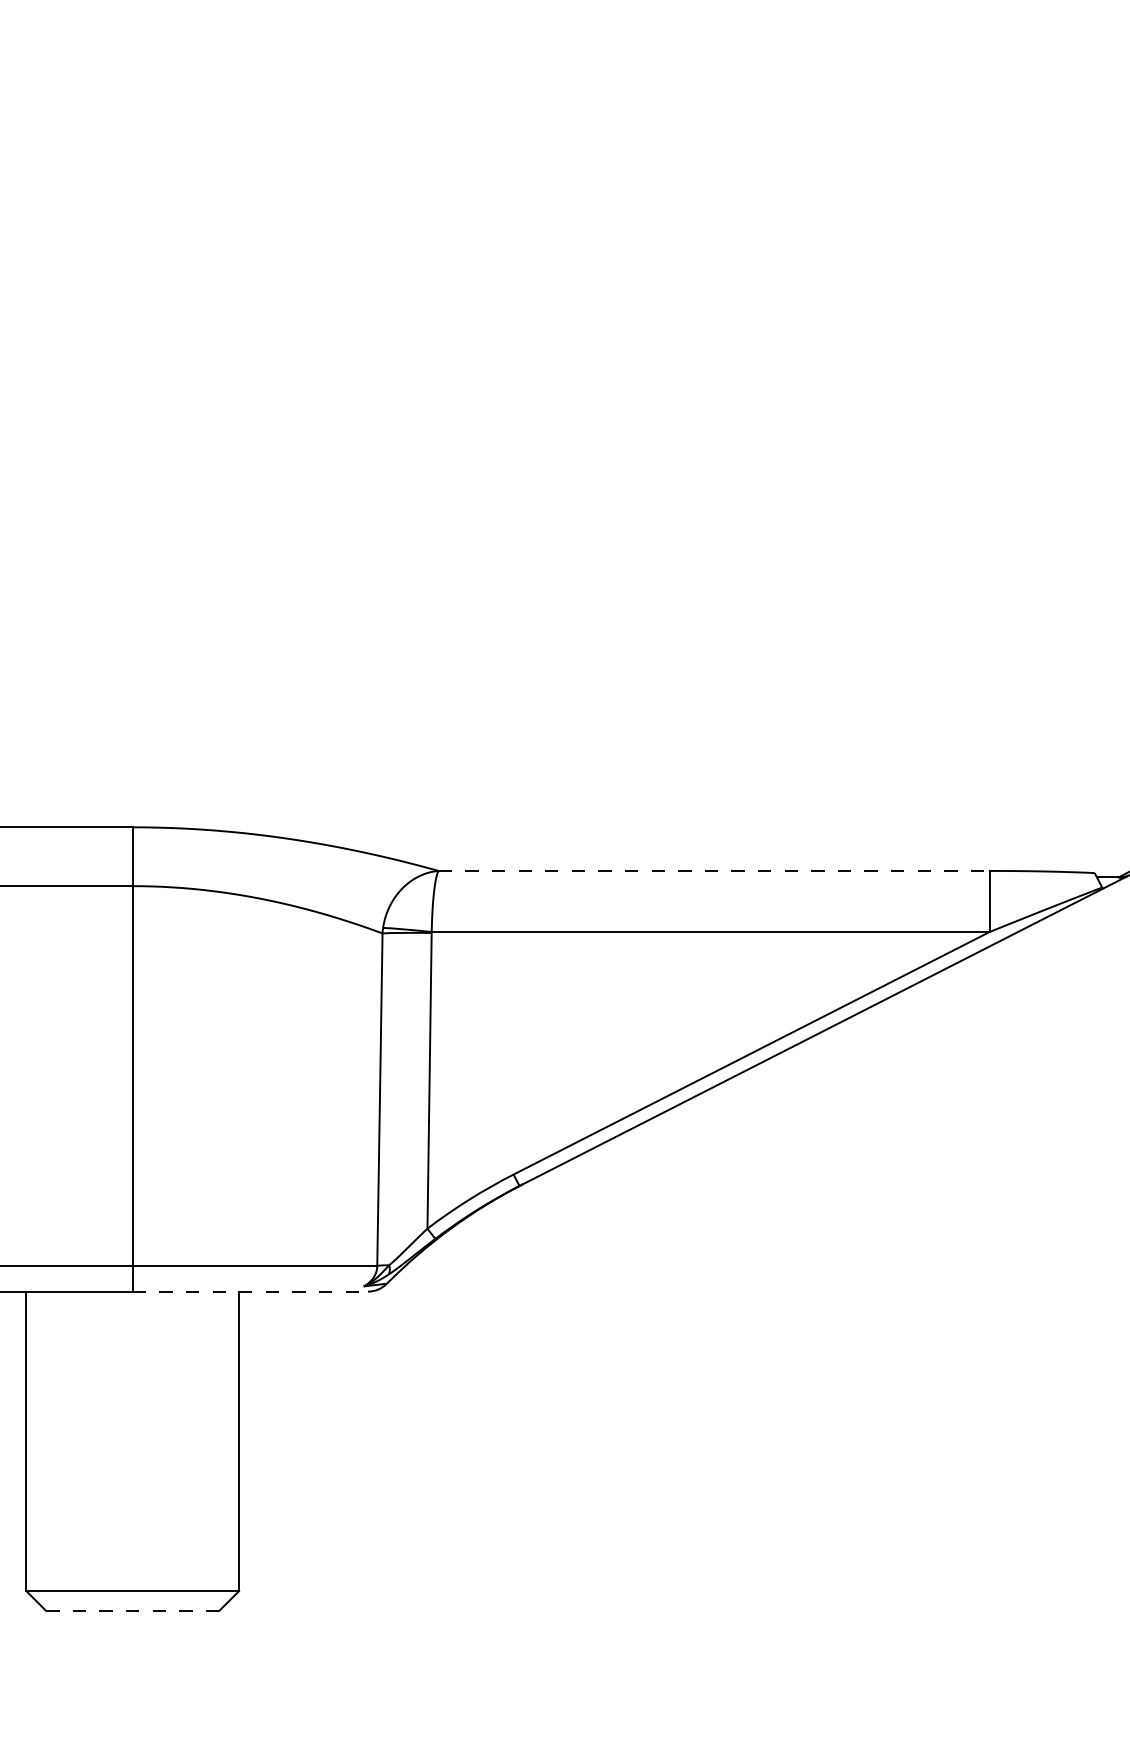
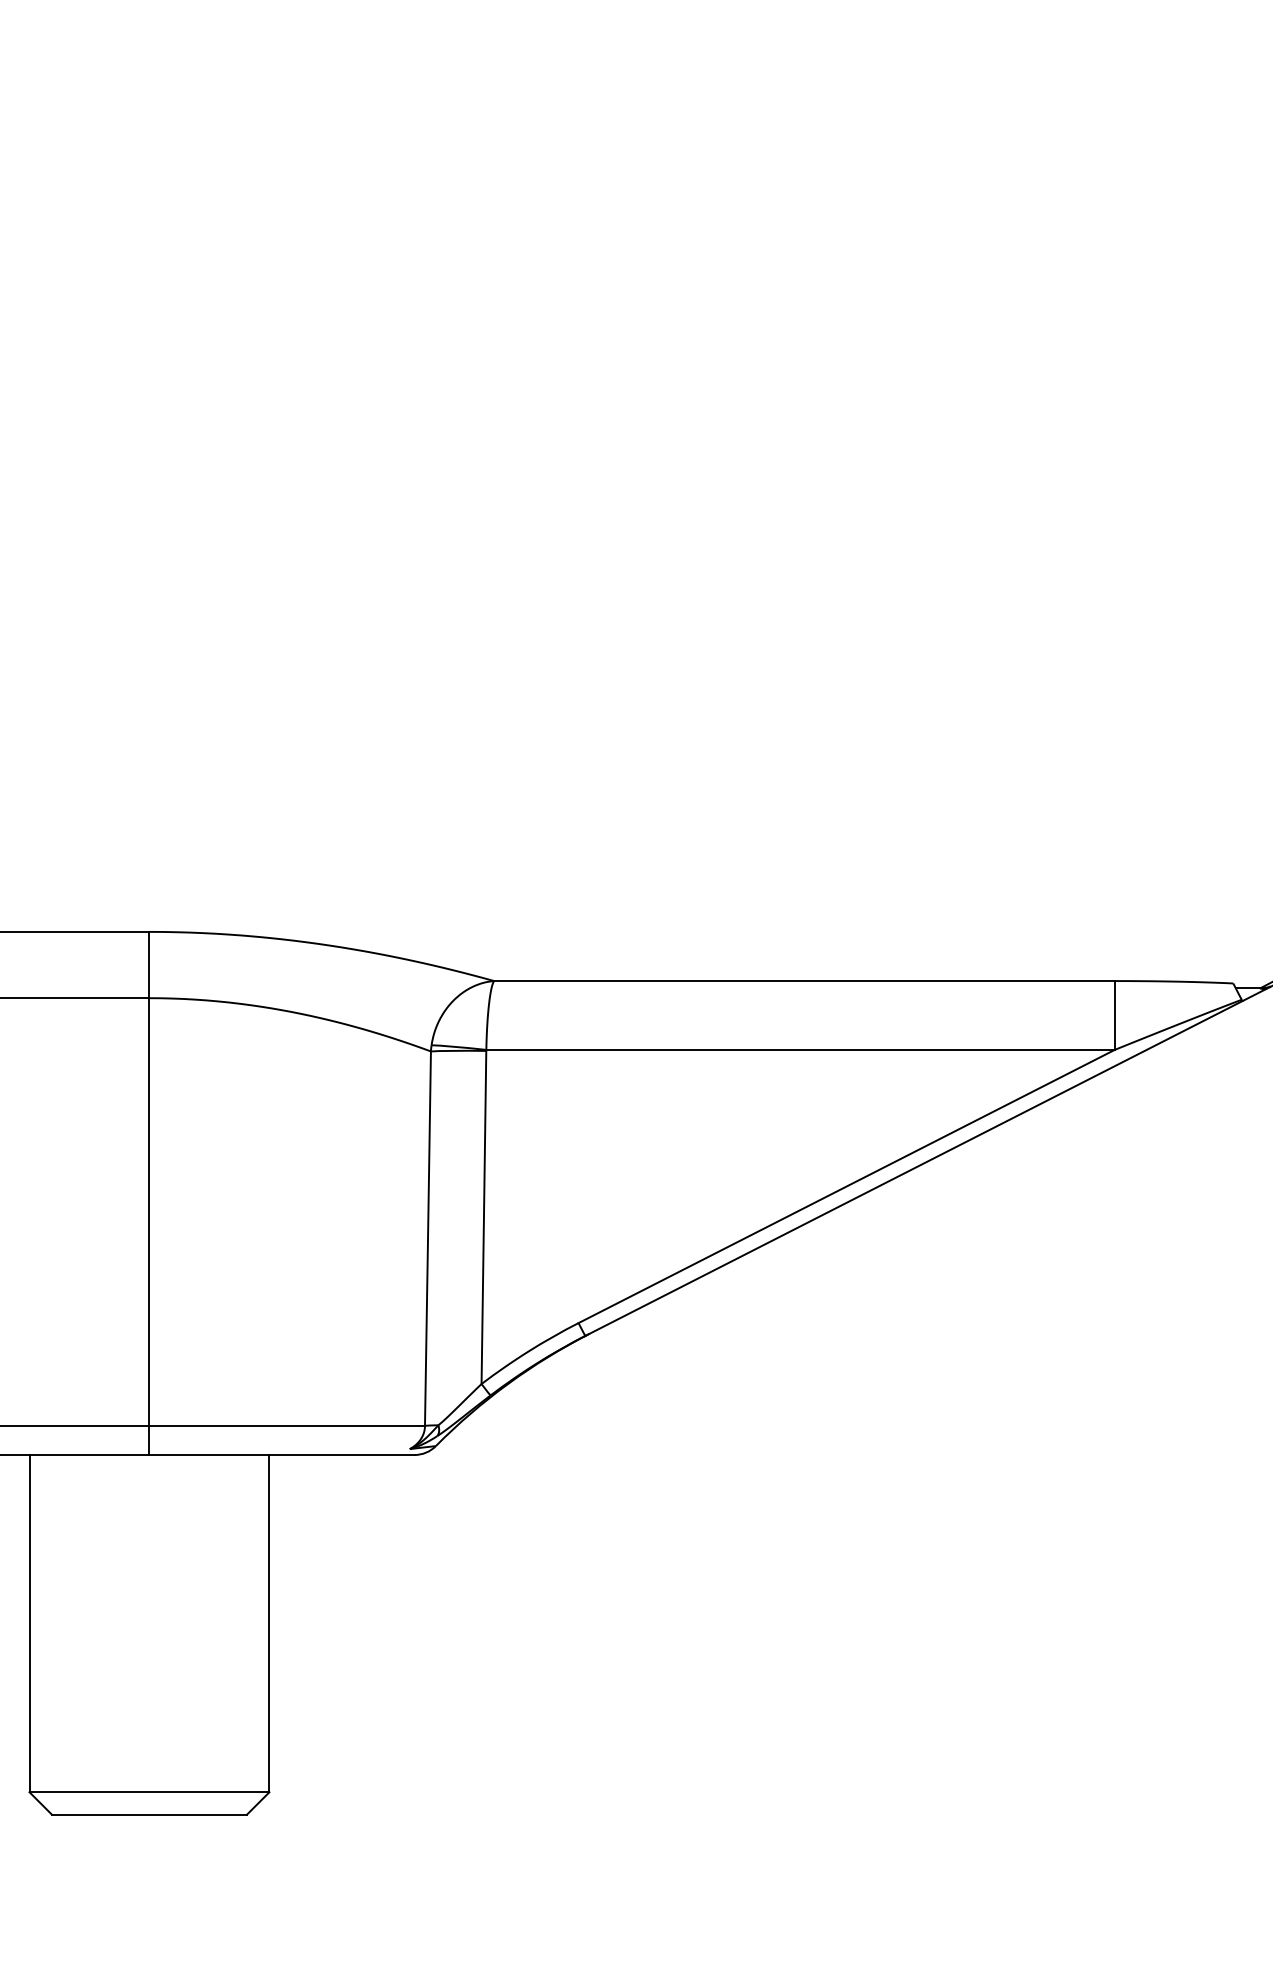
line: (714, 870) -> (804, 980), dashed -> solid
line: (250, 1291) -> (282, 1454), dashed -> solid
line: (133, 1610) -> (150, 1814), dashed -> solid

